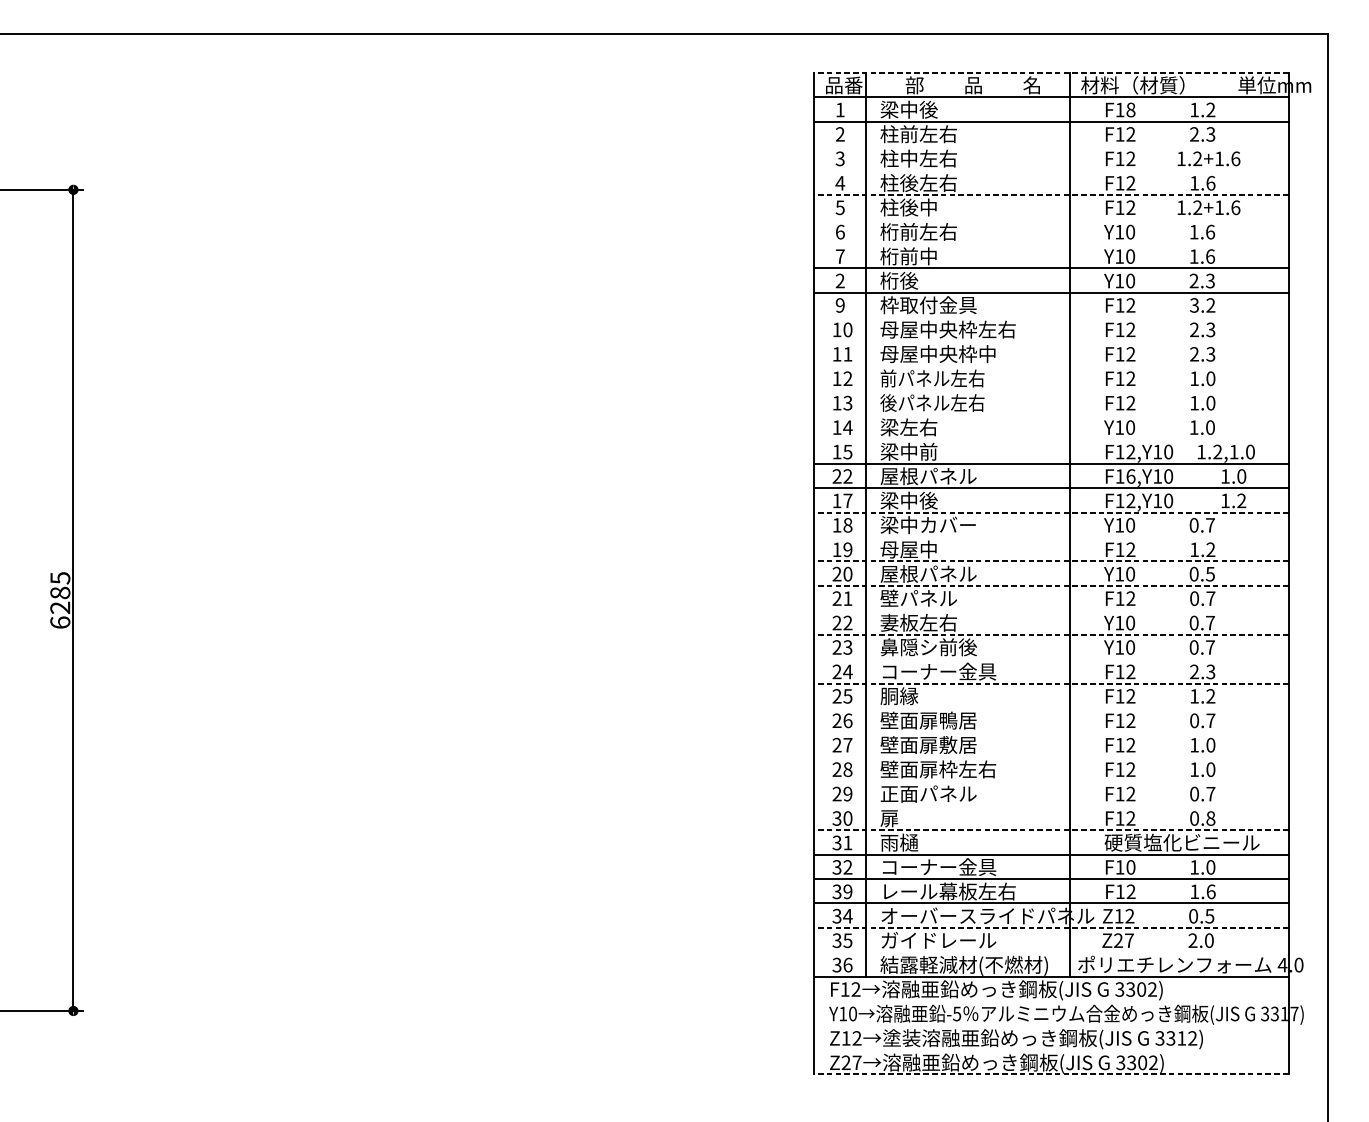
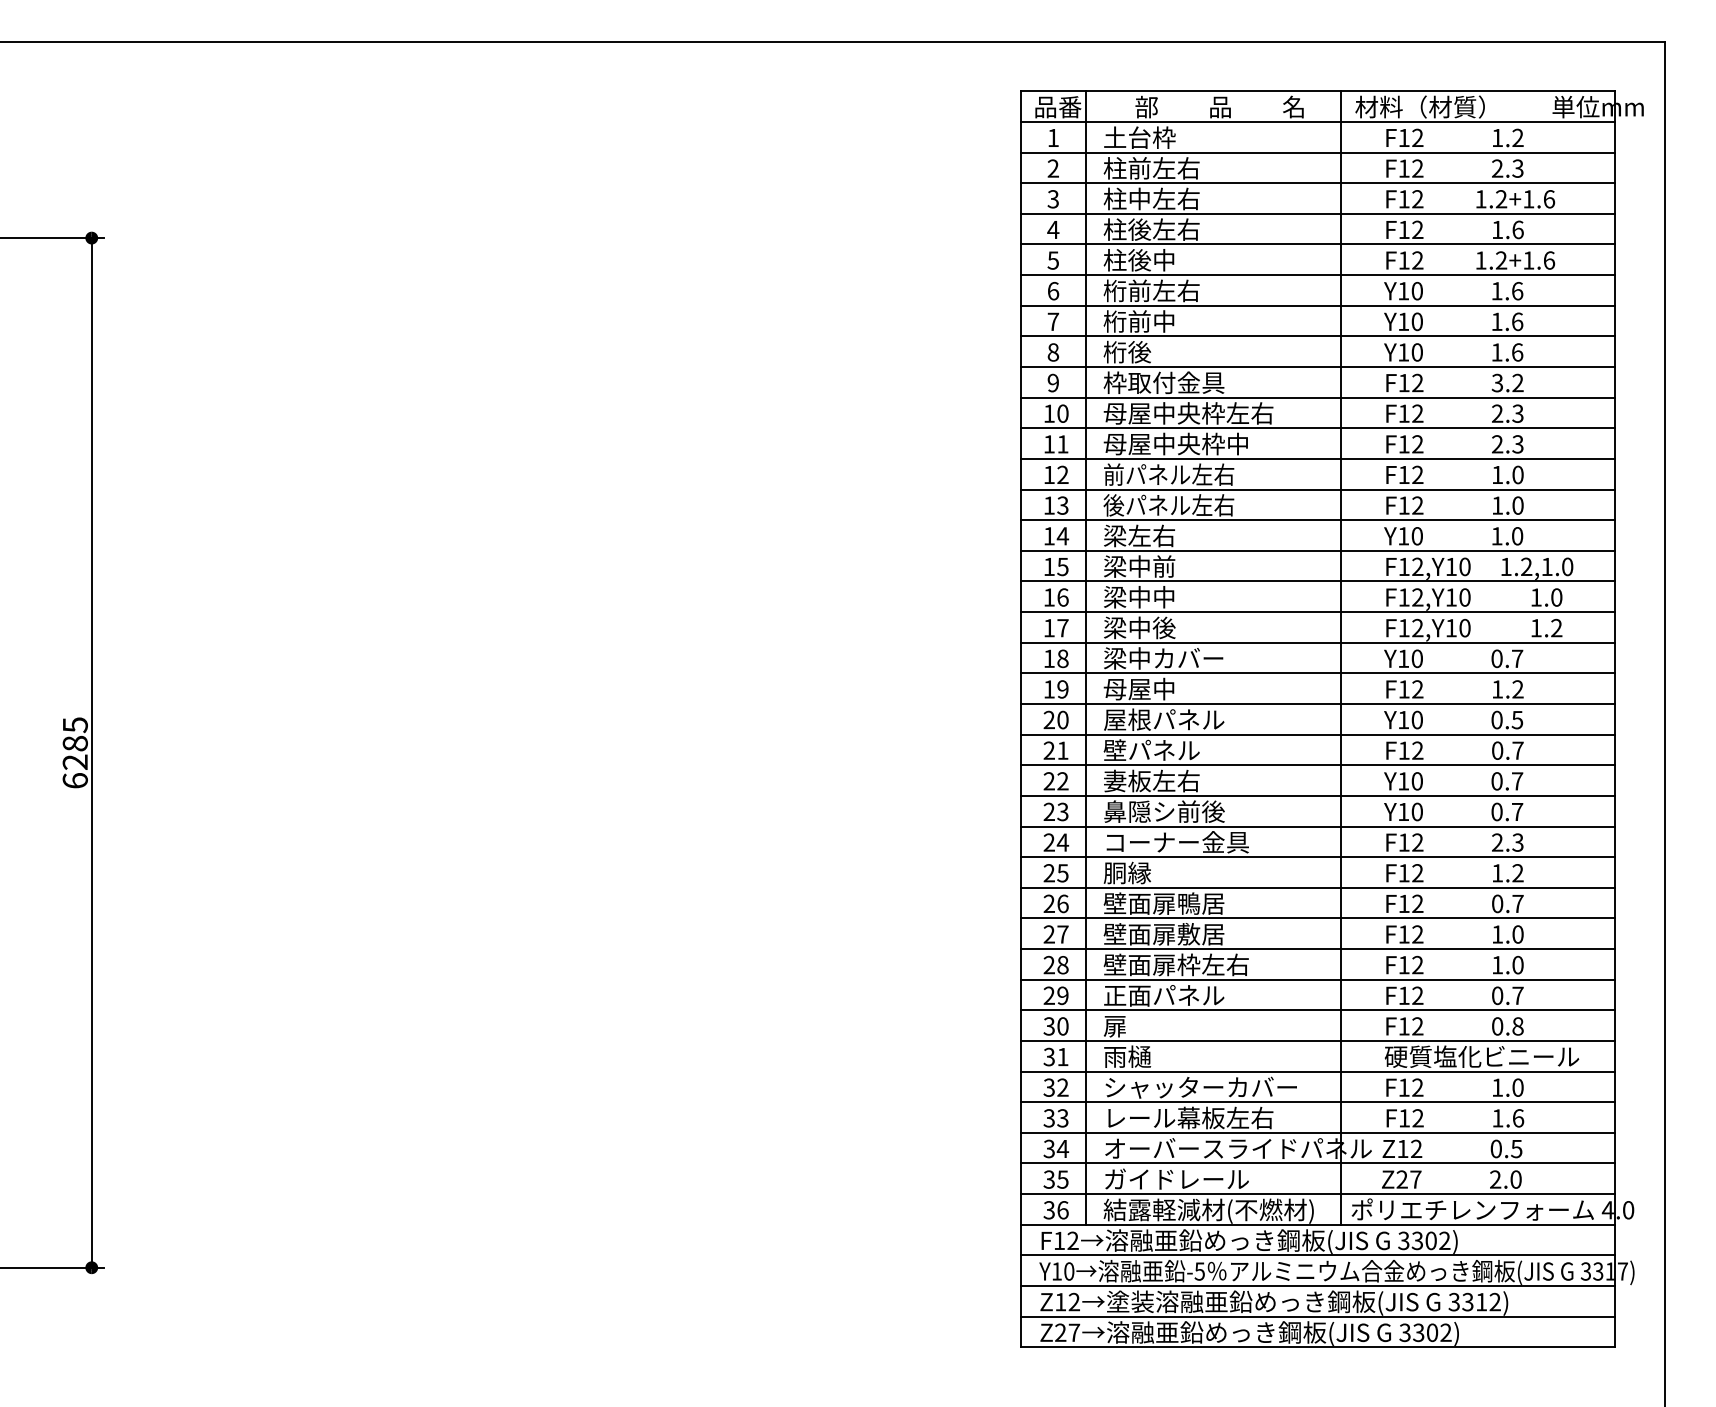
line: (1050, 72) -> (1317, 91), dashed -> solid
text: (908, 109) -> (1139, 137), 梁中後 -> 土台枠
text: (1130, 109) -> (1417, 137), F18 -> F12
line: (1050, 146) -> (1317, 183), added
line: (1050, 170) -> (1317, 213), added
line: (1050, 194) -> (1317, 244), dashed -> solid
line: (1050, 219) -> (1317, 275), added
line: (1050, 243) -> (1317, 305), added
text: (840, 281) -> (1053, 352), 2 -> 8
text: (1202, 281) -> (1507, 352), 2.3 -> 1.6
line: (1050, 316) -> (1317, 397), added
line: (1050, 341) -> (1317, 428), added
line: (1050, 365) -> (1317, 458), added
line: (1050, 390) -> (1317, 489), added
line: (1050, 415) -> (1317, 520), added
line: (1050, 438) -> (1317, 550), added
text: (842, 476) -> (1055, 597), 22 -> 16
text: (928, 476) -> (1164, 597), 屋根パネル -> 梁中中
text: (1130, 476) -> (1417, 597), F16,Y10 -> F12,Y10
line: (1050, 512) -> (1317, 642), dashed -> solid
line: (1050, 537) -> (1317, 673), added
line: (1050, 561) -> (1317, 703), dashed -> solid
line: (1050, 585) -> (1317, 734), dashed -> solid
line: (1050, 610) -> (1317, 765), added
line: (1050, 634) -> (1317, 795), dashed -> solid
line: (1050, 659) -> (1317, 826), added
line: (1050, 683) -> (1317, 857), dashed -> solid
line: (1050, 707) -> (1317, 887), added
line: (1050, 732) -> (1317, 918), added
line: (1050, 757) -> (1317, 949), added
line: (1050, 781) -> (1317, 979), added
line: (1050, 805) -> (1317, 1010), added
line: (1050, 829) -> (1317, 1040), dashed -> solid
text: (957, 867) -> (1200, 1087), コーナー金具 -> シャッターカバー
text: (1130, 867) -> (1417, 1087), F10 -> F12
text: (847, 891) -> (1062, 1118), 39 -> 33
line: (1050, 927) -> (1317, 1163), dashed -> solid
line: (1050, 952) -> (1317, 1194), added
line: (1050, 1001) -> (1317, 1255), added
line: (1050, 1025) -> (1317, 1286), added
line: (1050, 1049) -> (1317, 1316), added
line: (1050, 1074) -> (1317, 1347), dashed -> solid

